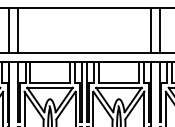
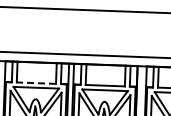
line: (18, 30) -> (6, 29), removed
line: (150, 30) -> (138, 34), removed
line: (159, 30) -> (147, 34), removed
line: (50, 83) -> (36, 83), solid -> dashed

